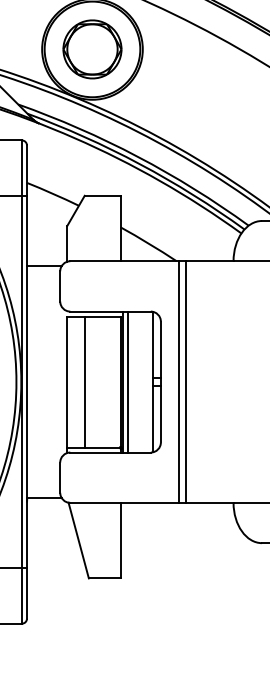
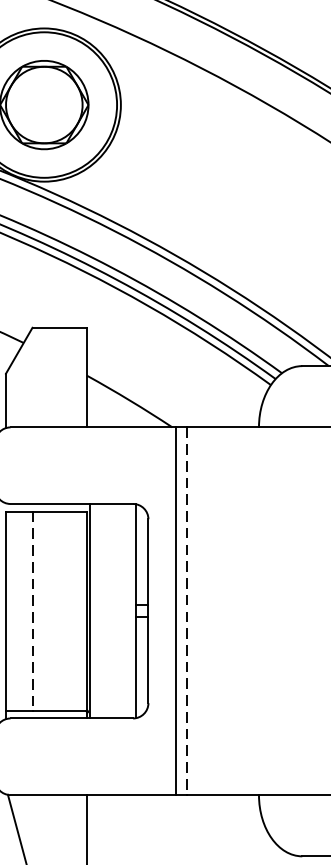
line: (127, 381) -> (97, 610), removed
line: (84, 382) -> (32, 611), solid -> dashed
line: (186, 382) -> (187, 611), solid -> dashed

